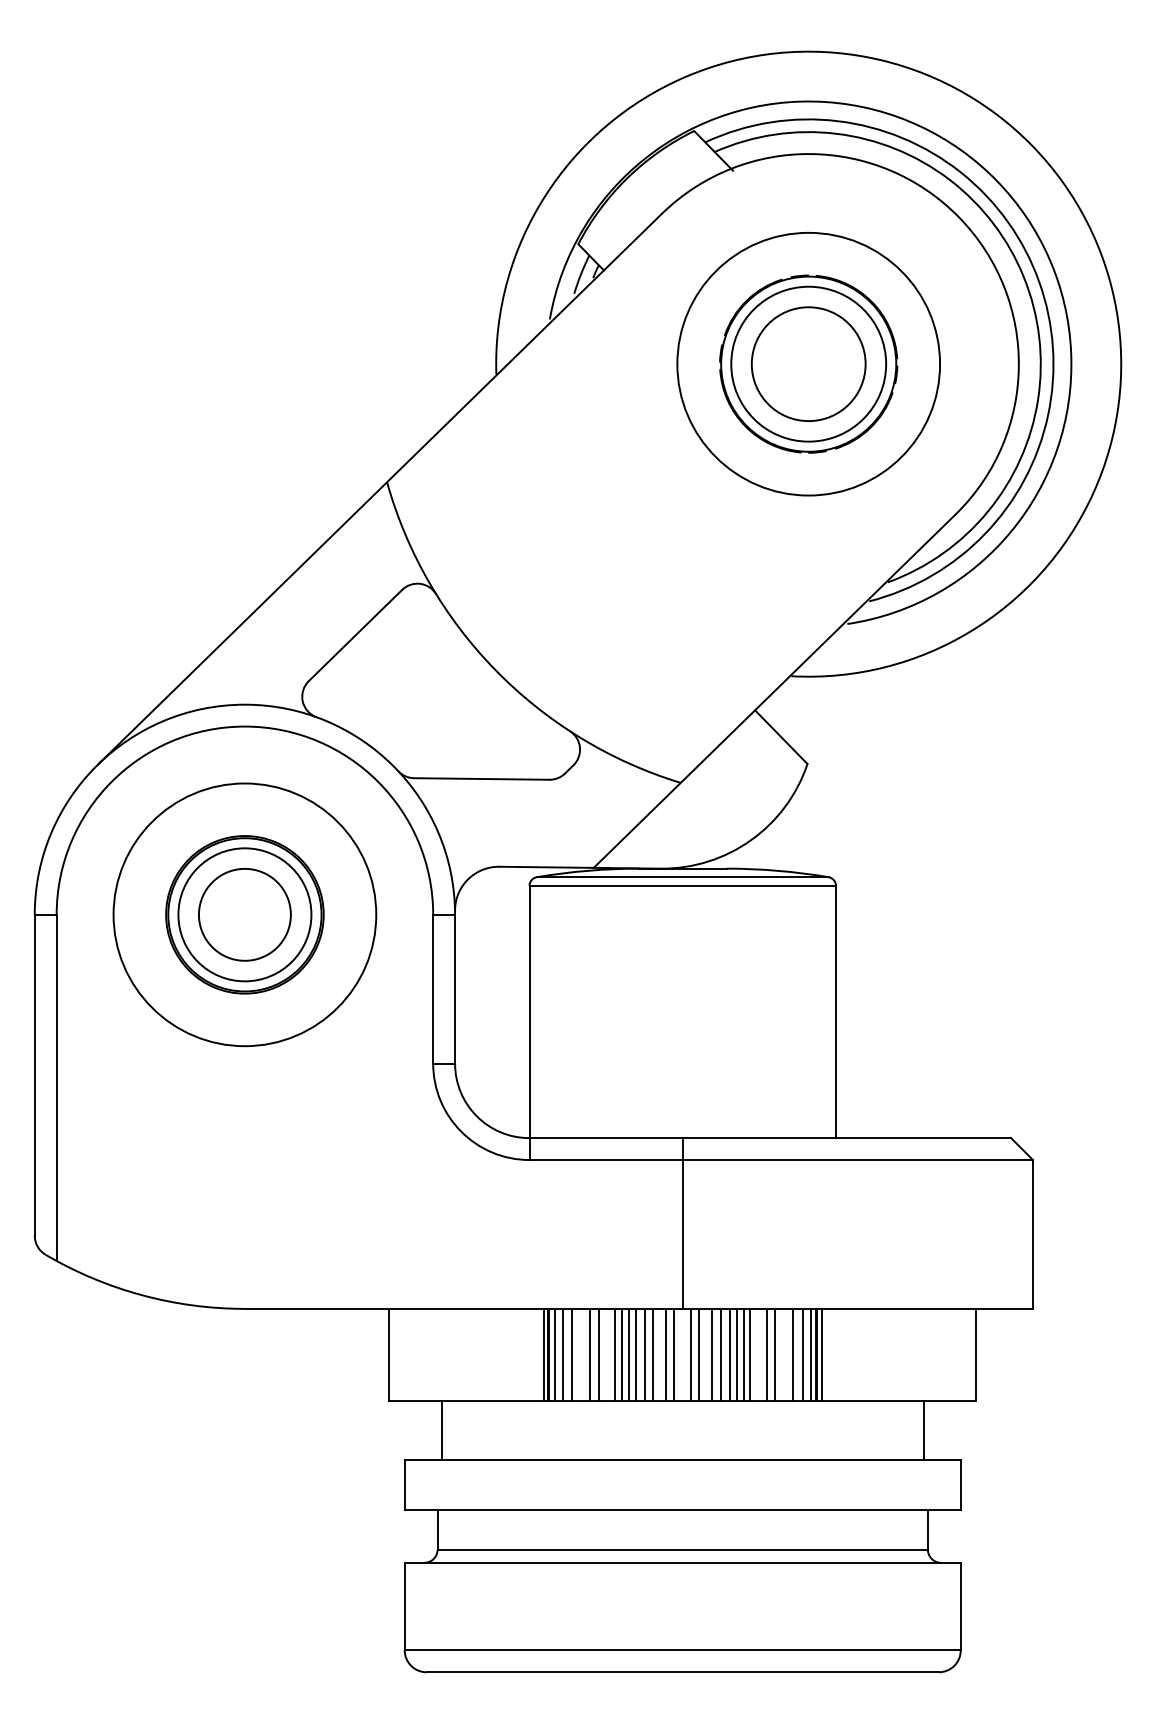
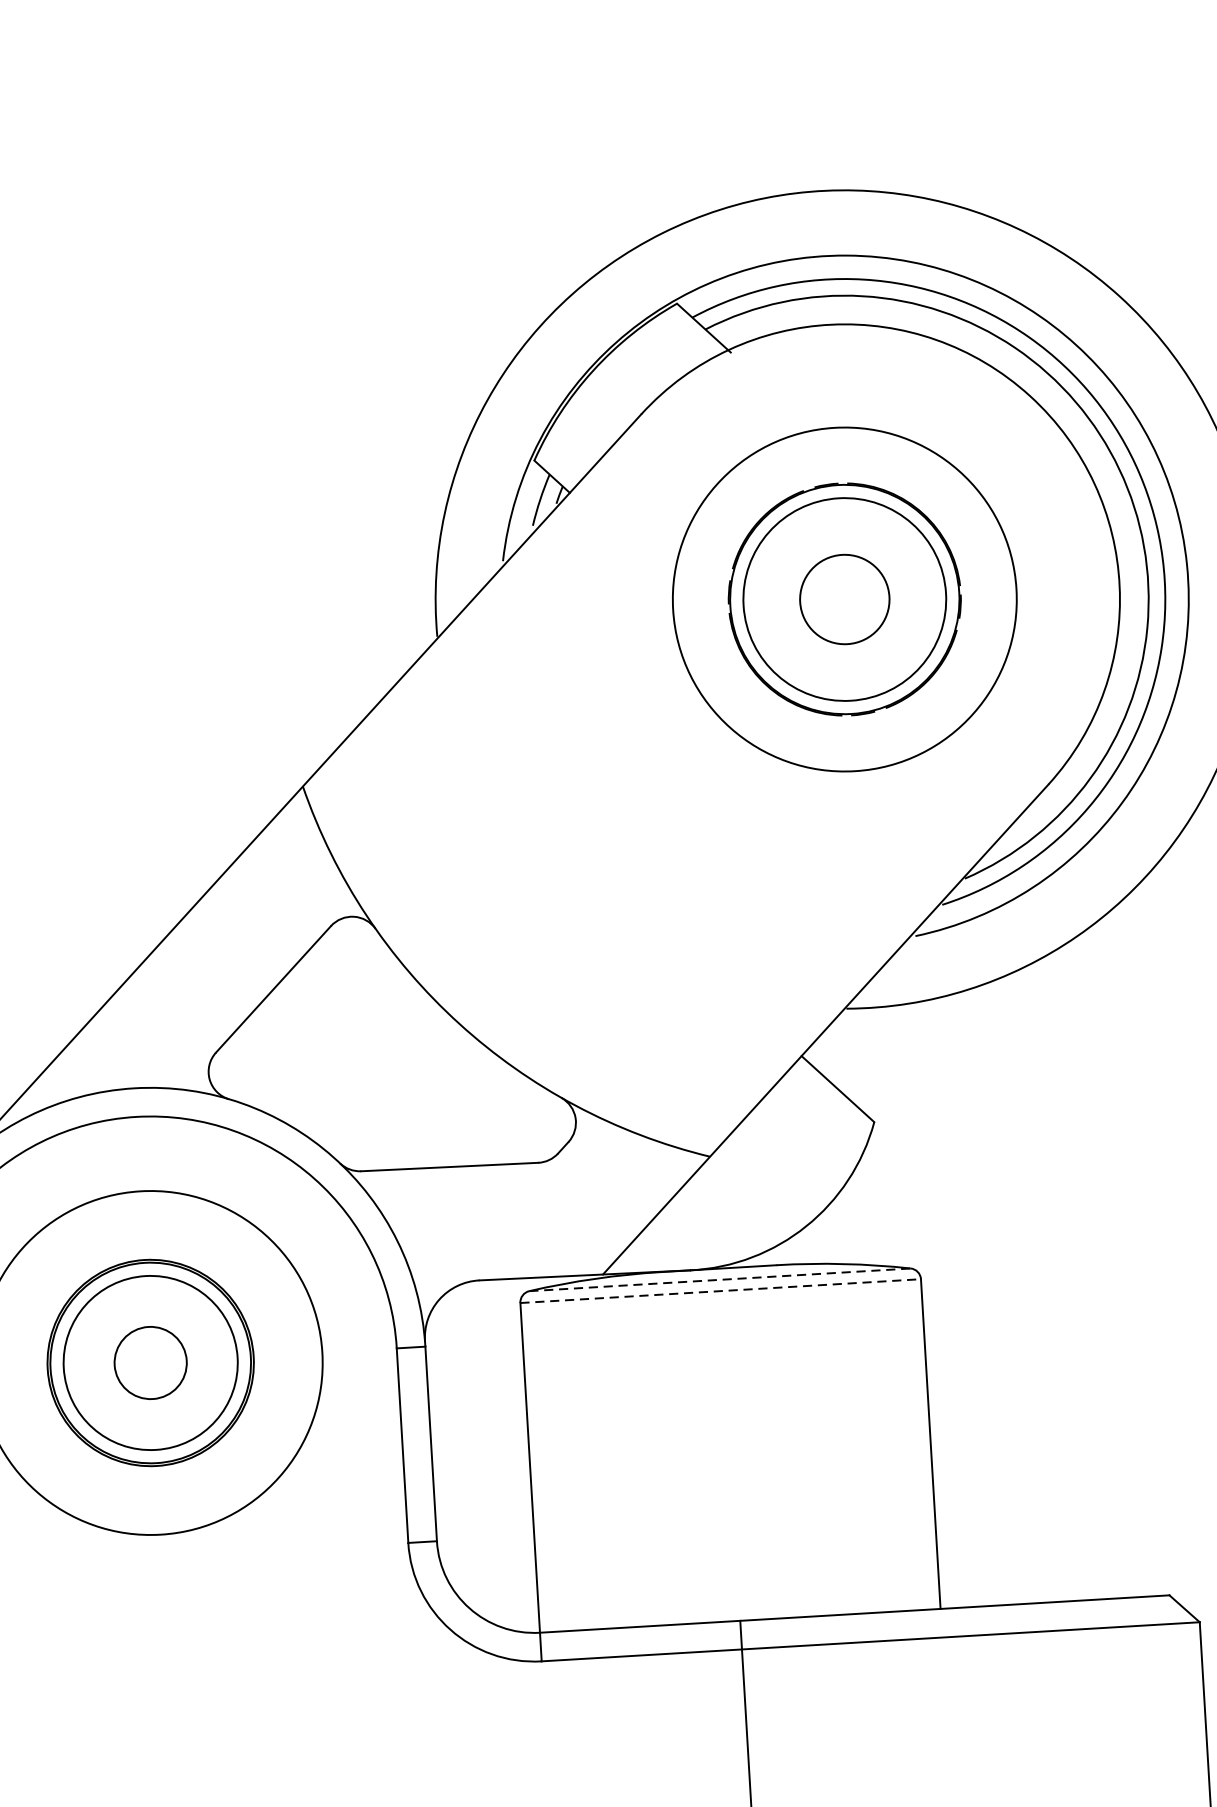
circle: (808, 364) -> (844, 599), size x0.6
line: (682, 877) -> (719, 1280), solid -> dashed
line: (683, 885) -> (721, 1290), solid -> dashed
circle: (244, 914) -> (150, 1362), size x0.6

